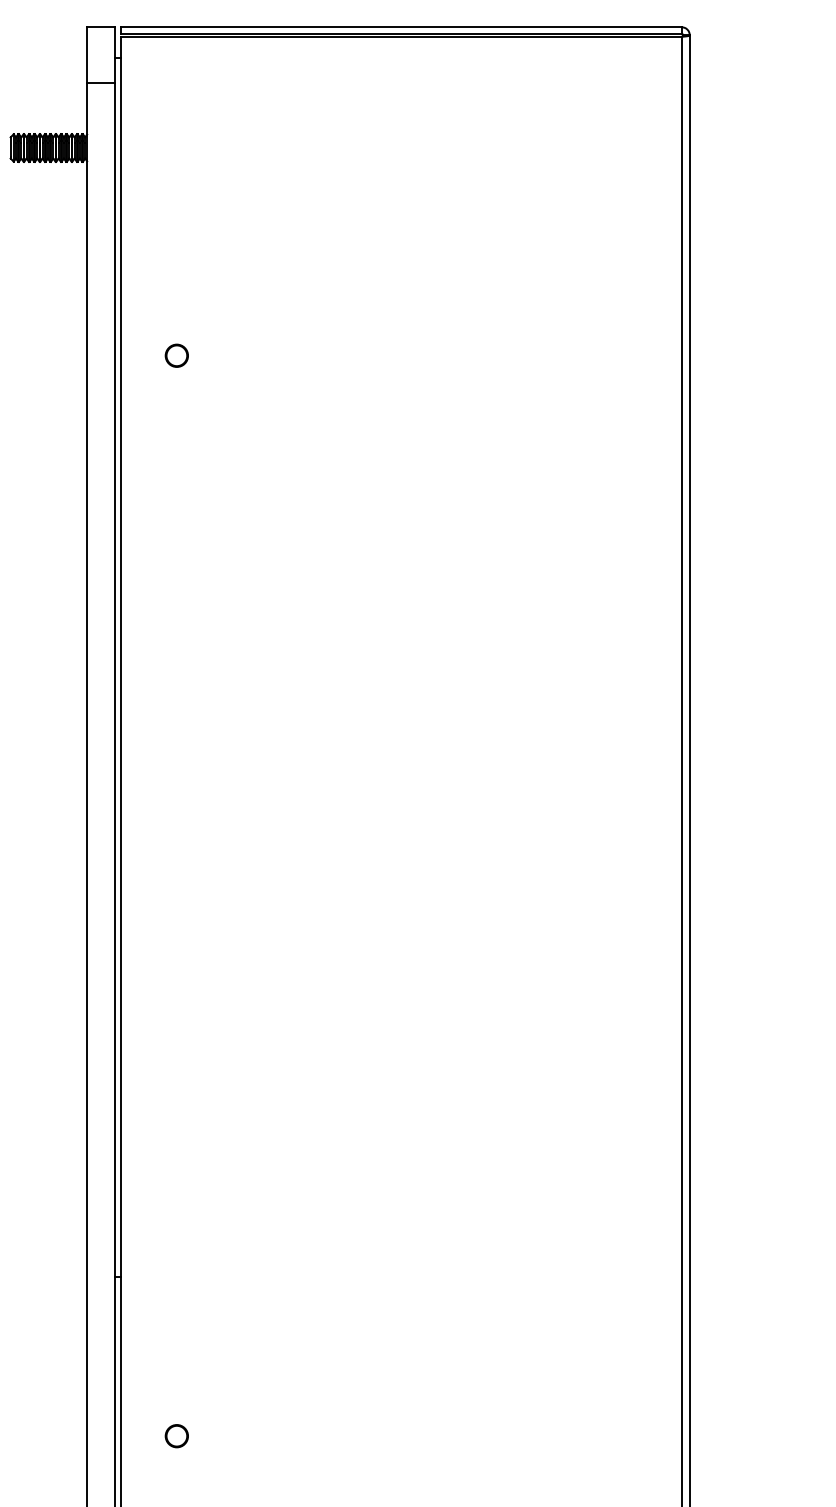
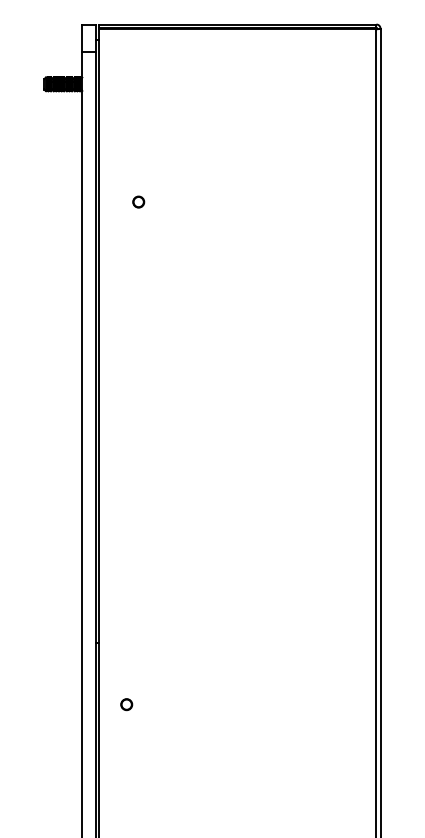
circle: (176, 354) -> (138, 201), moved
circle: (176, 1435) -> (126, 704), moved

